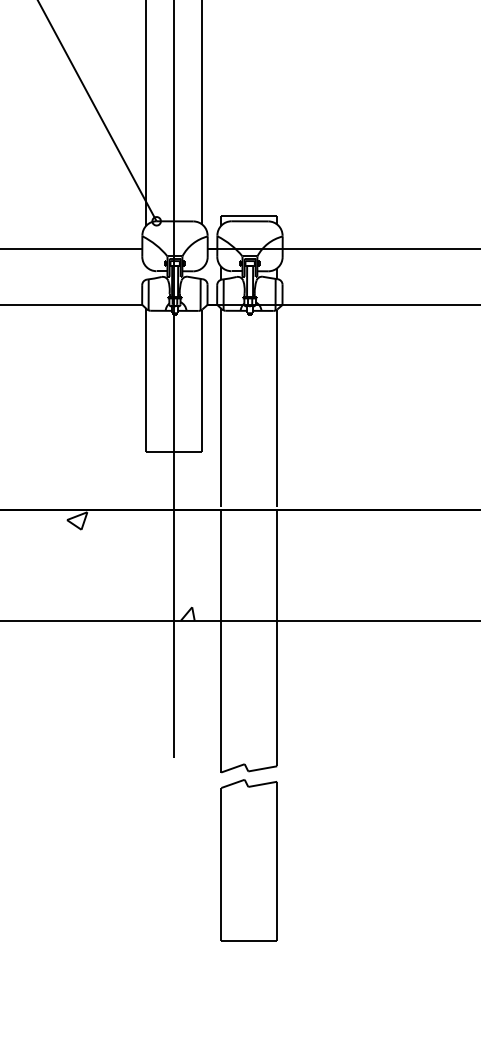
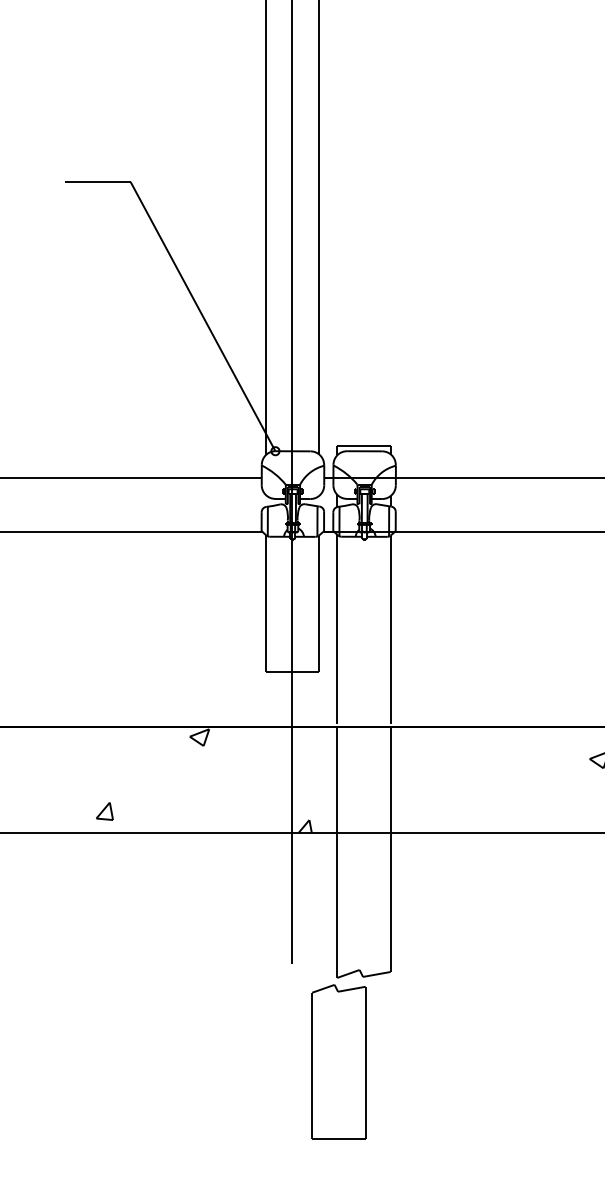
part: (248, 859) -> (338, 1061), moved

